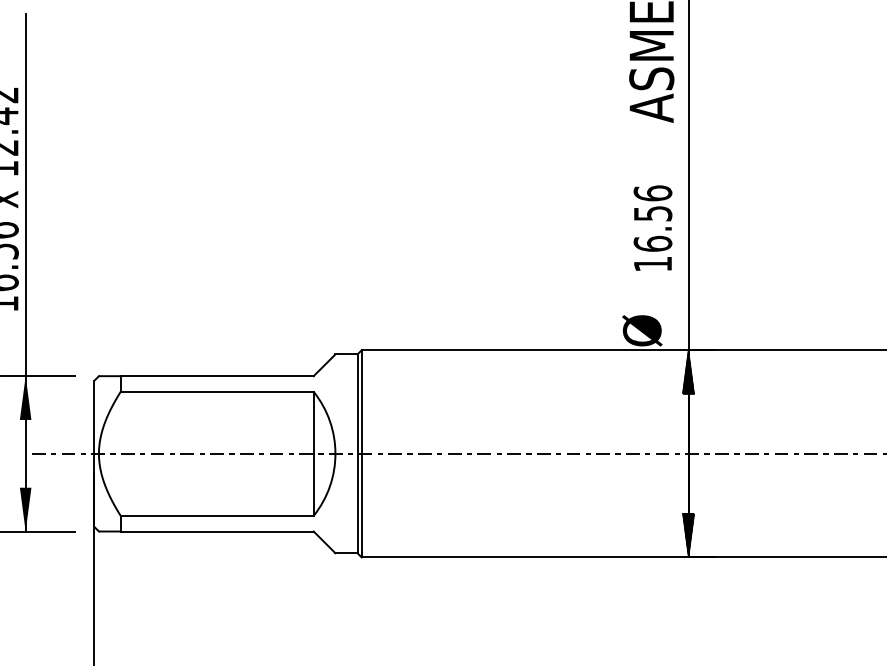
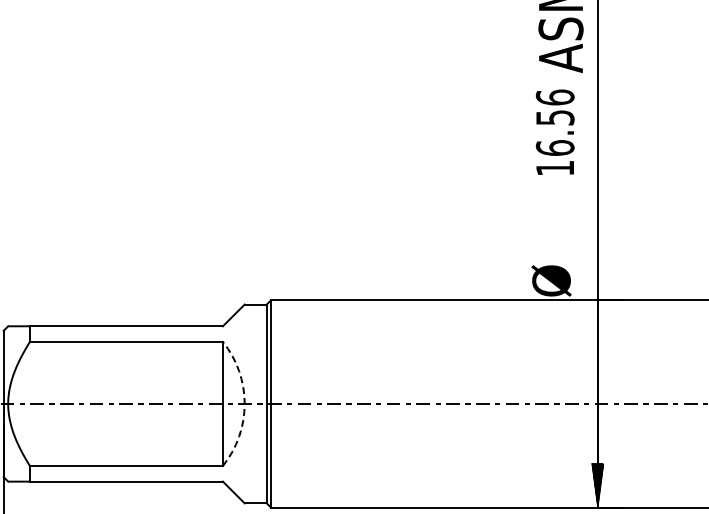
text: (652, 227) -> (554, 131), moved
hatch: (688, 372) -> (597, 322), removed
arc: (335, 453) -> (244, 403), solid -> dashed

